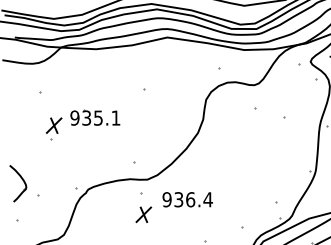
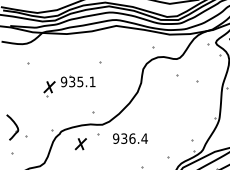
part: (82, 124) -> (69, 86), moved
part: (143, 215) -> (80, 144), moved

